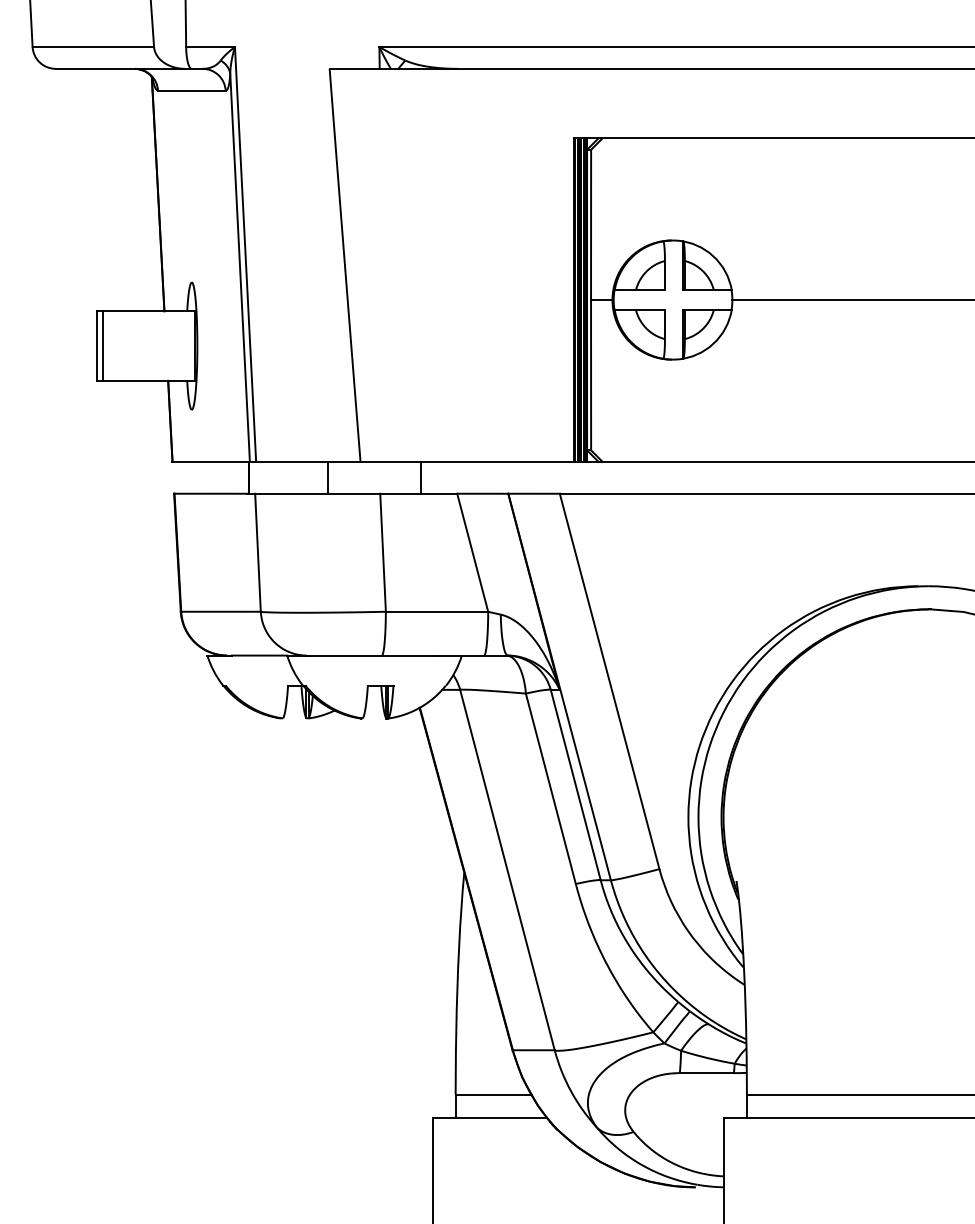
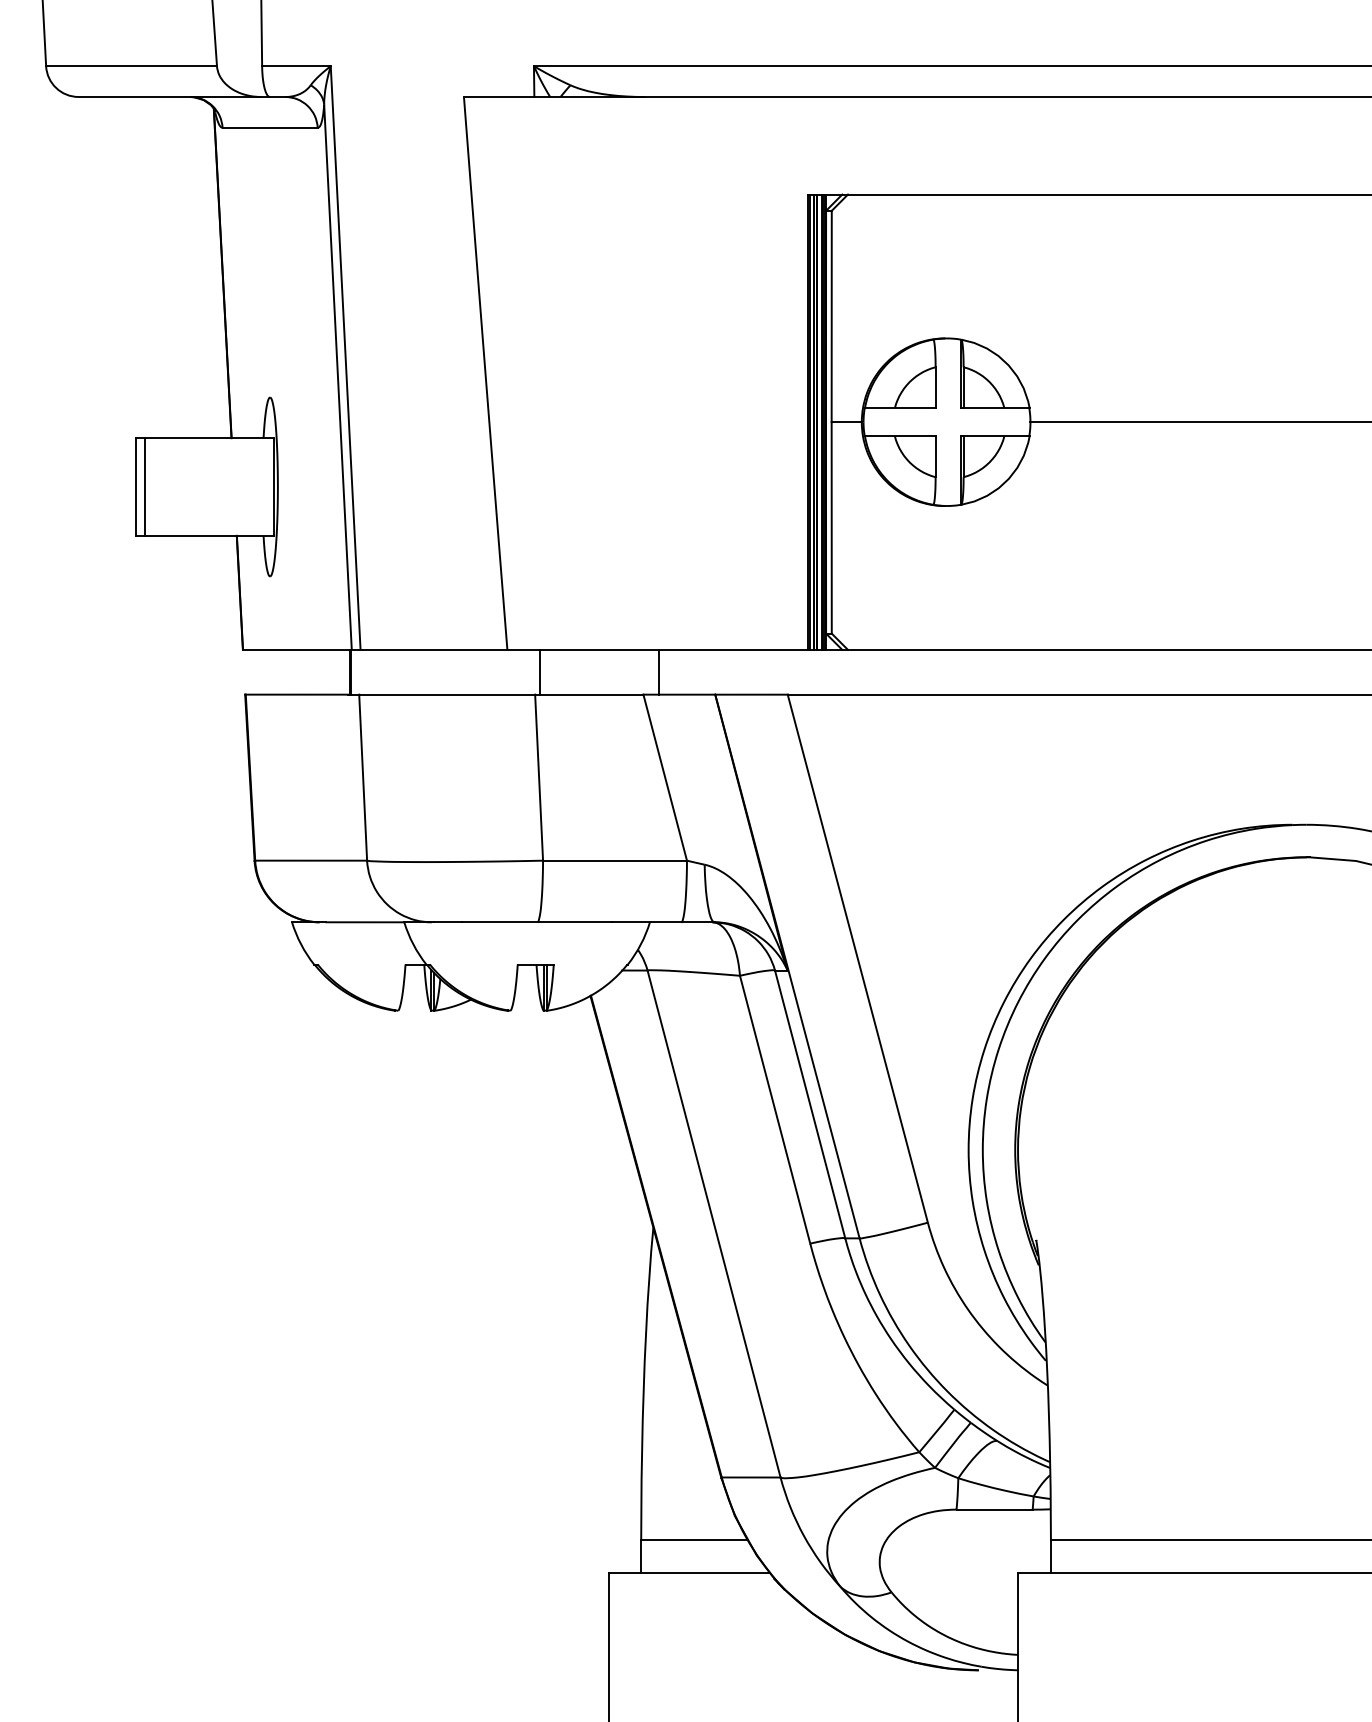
line: (328, 477) -> (540, 671), moved
line: (421, 477) -> (659, 671), moved

